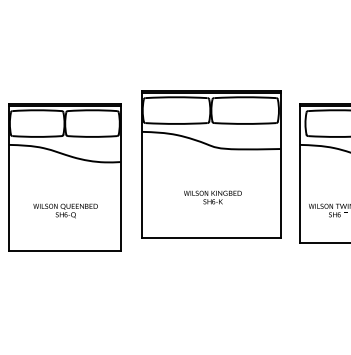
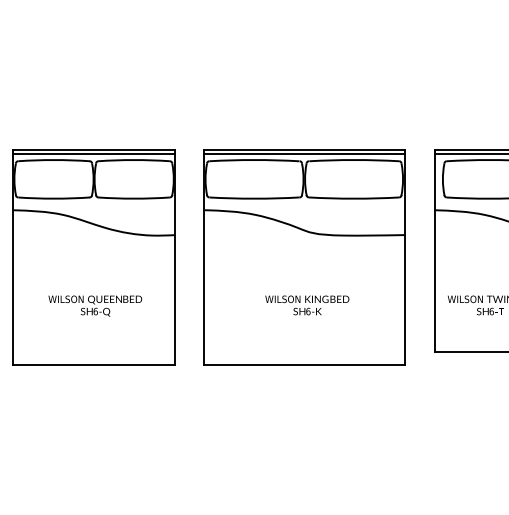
part: (211, 164) -> (305, 257), moved

